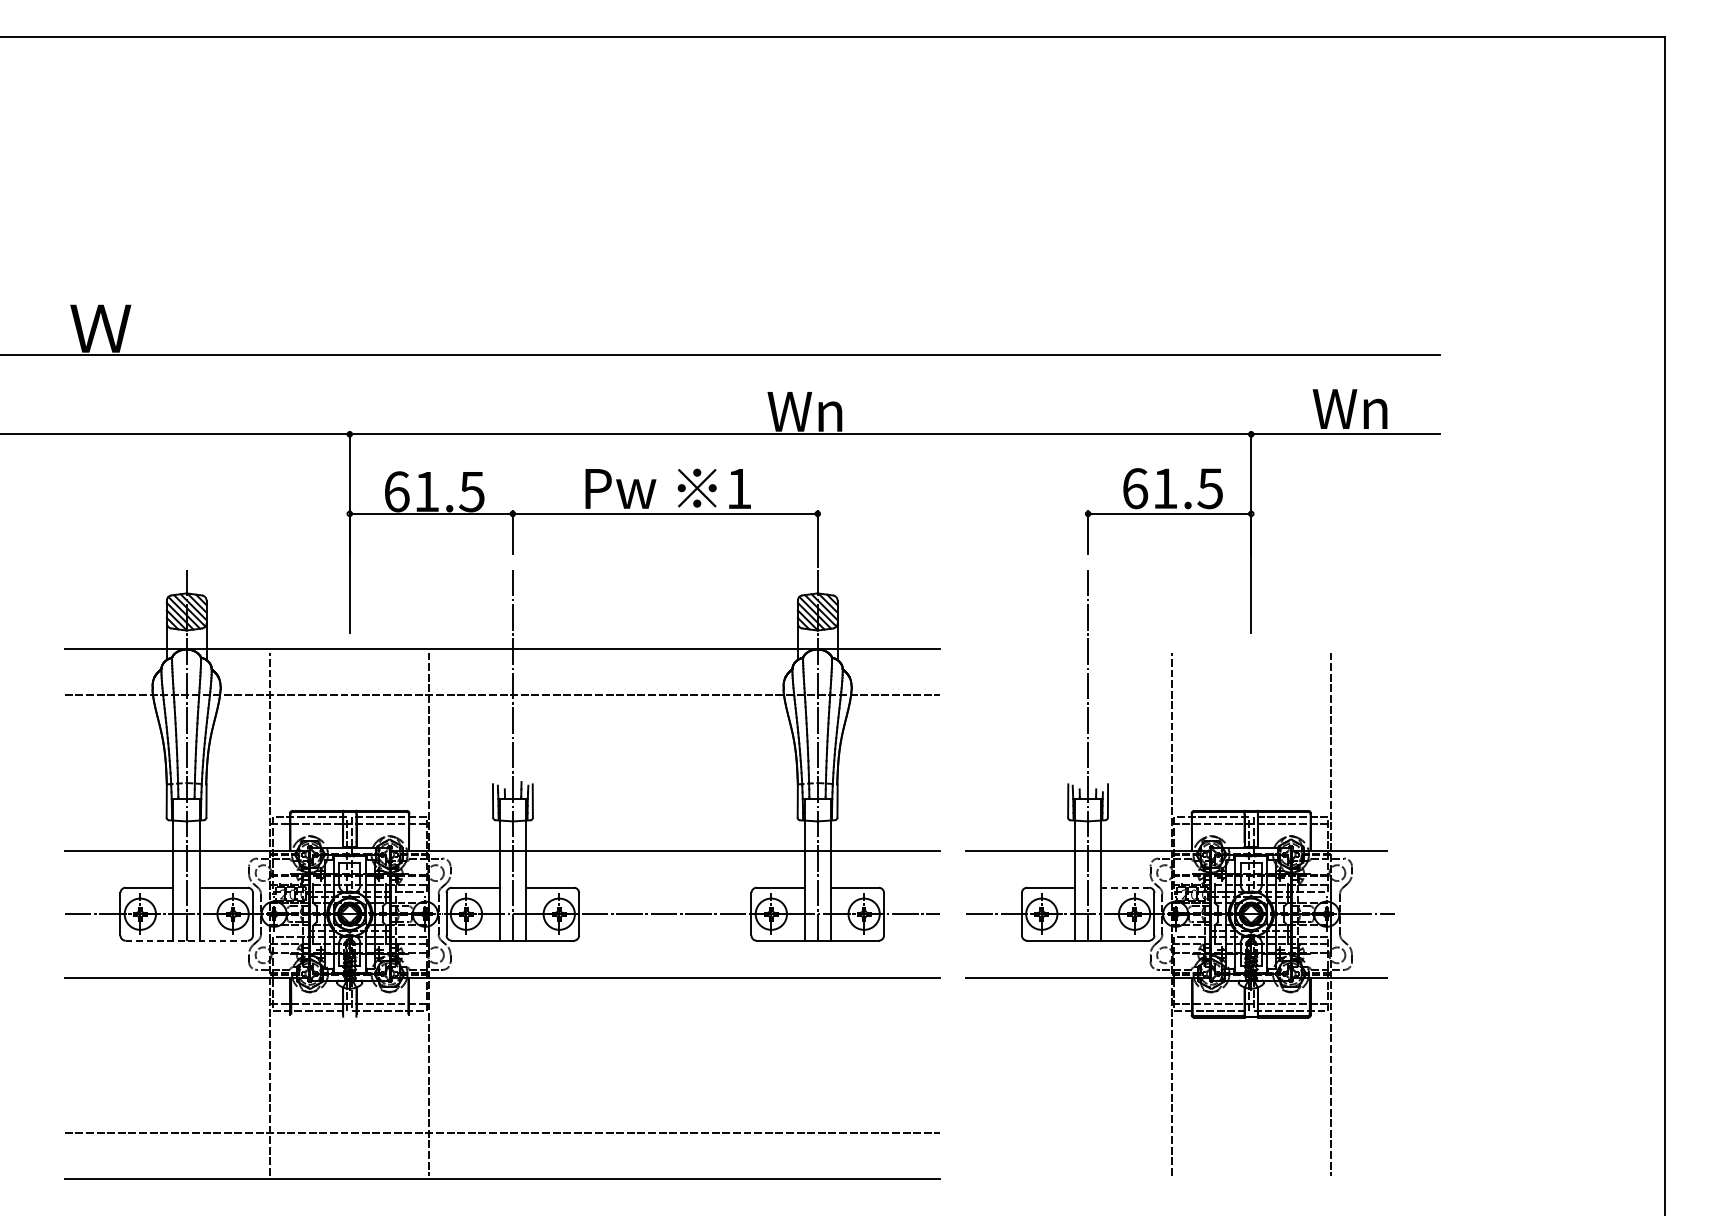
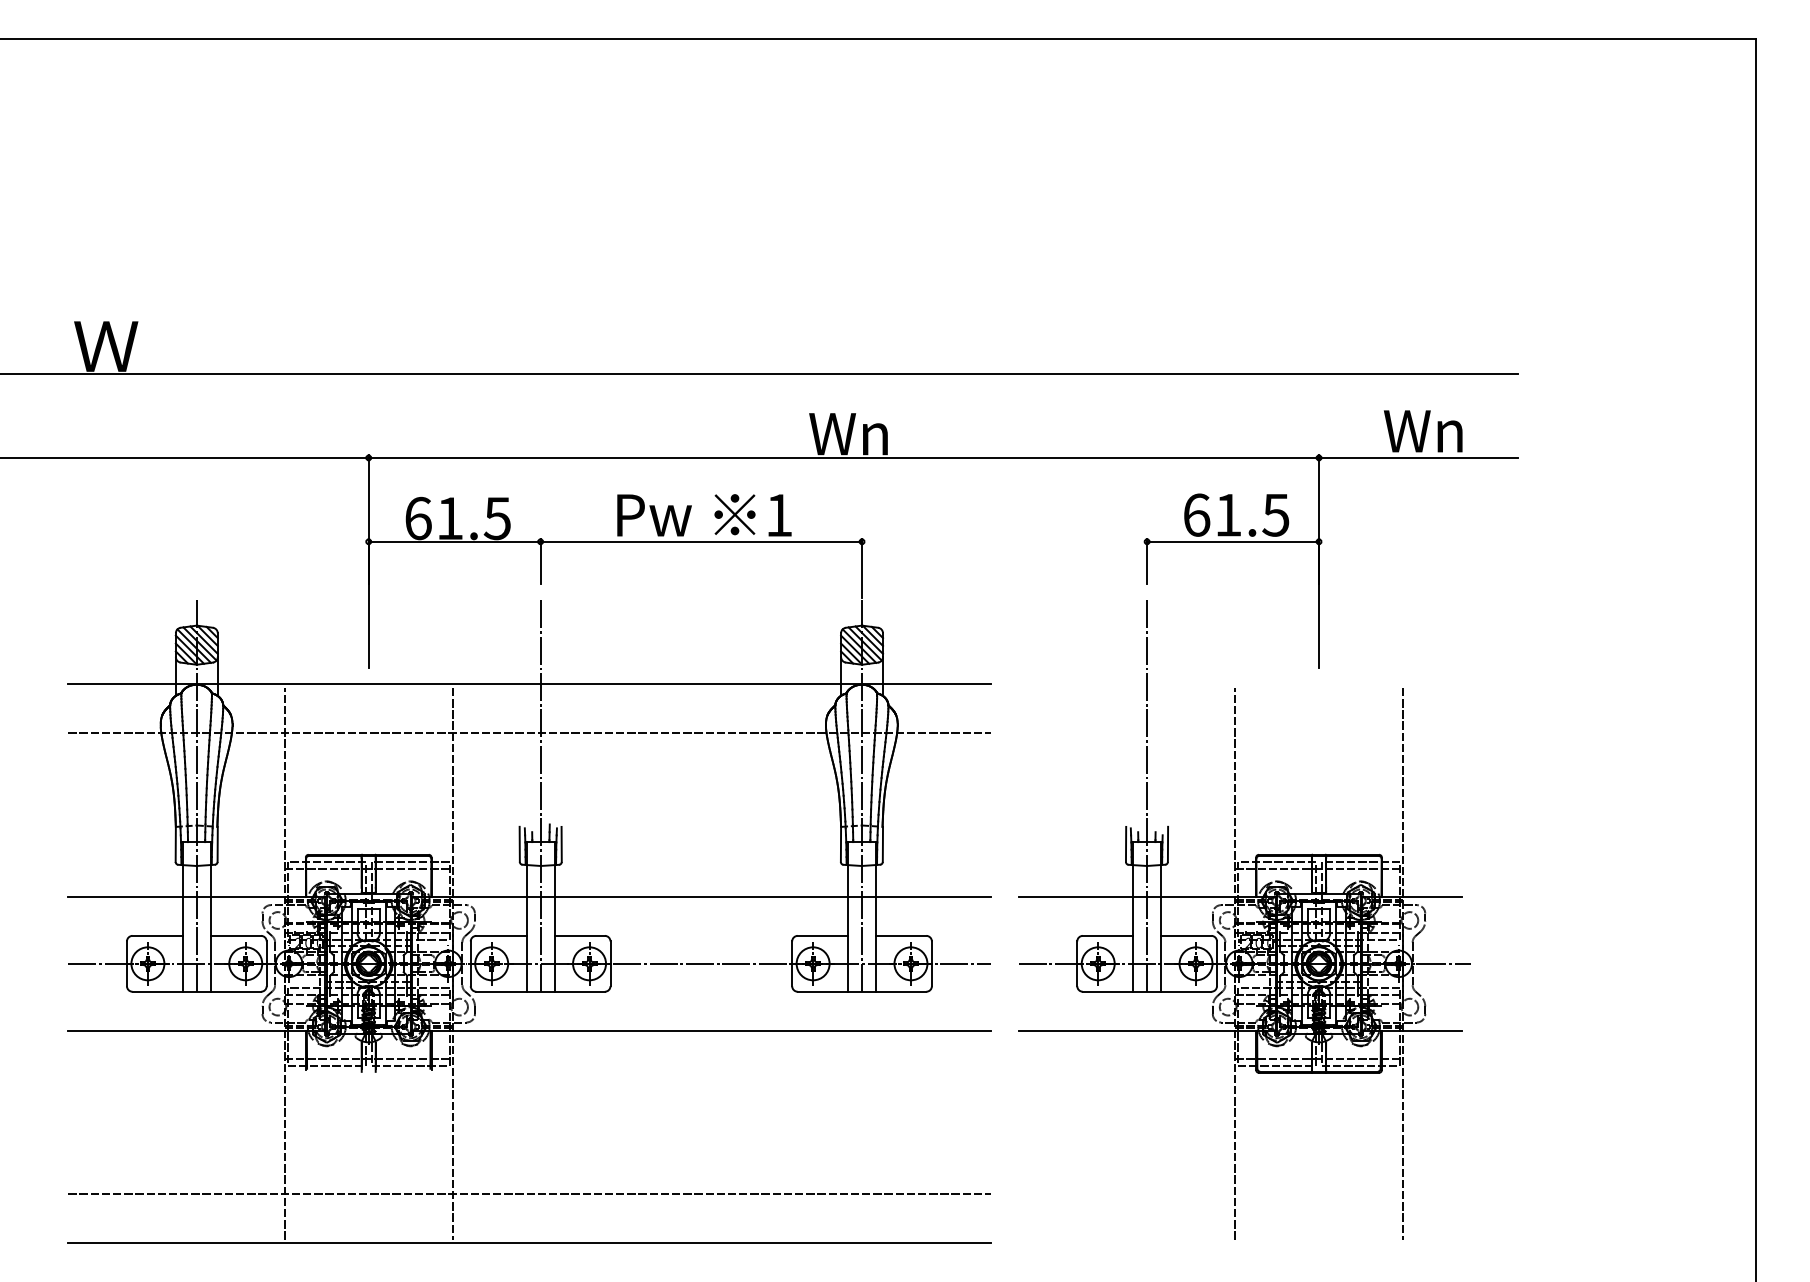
line: (1124, 887) -> (1185, 935), dashed -> solid
line: (187, 940) -> (197, 991), dashed -> solid

